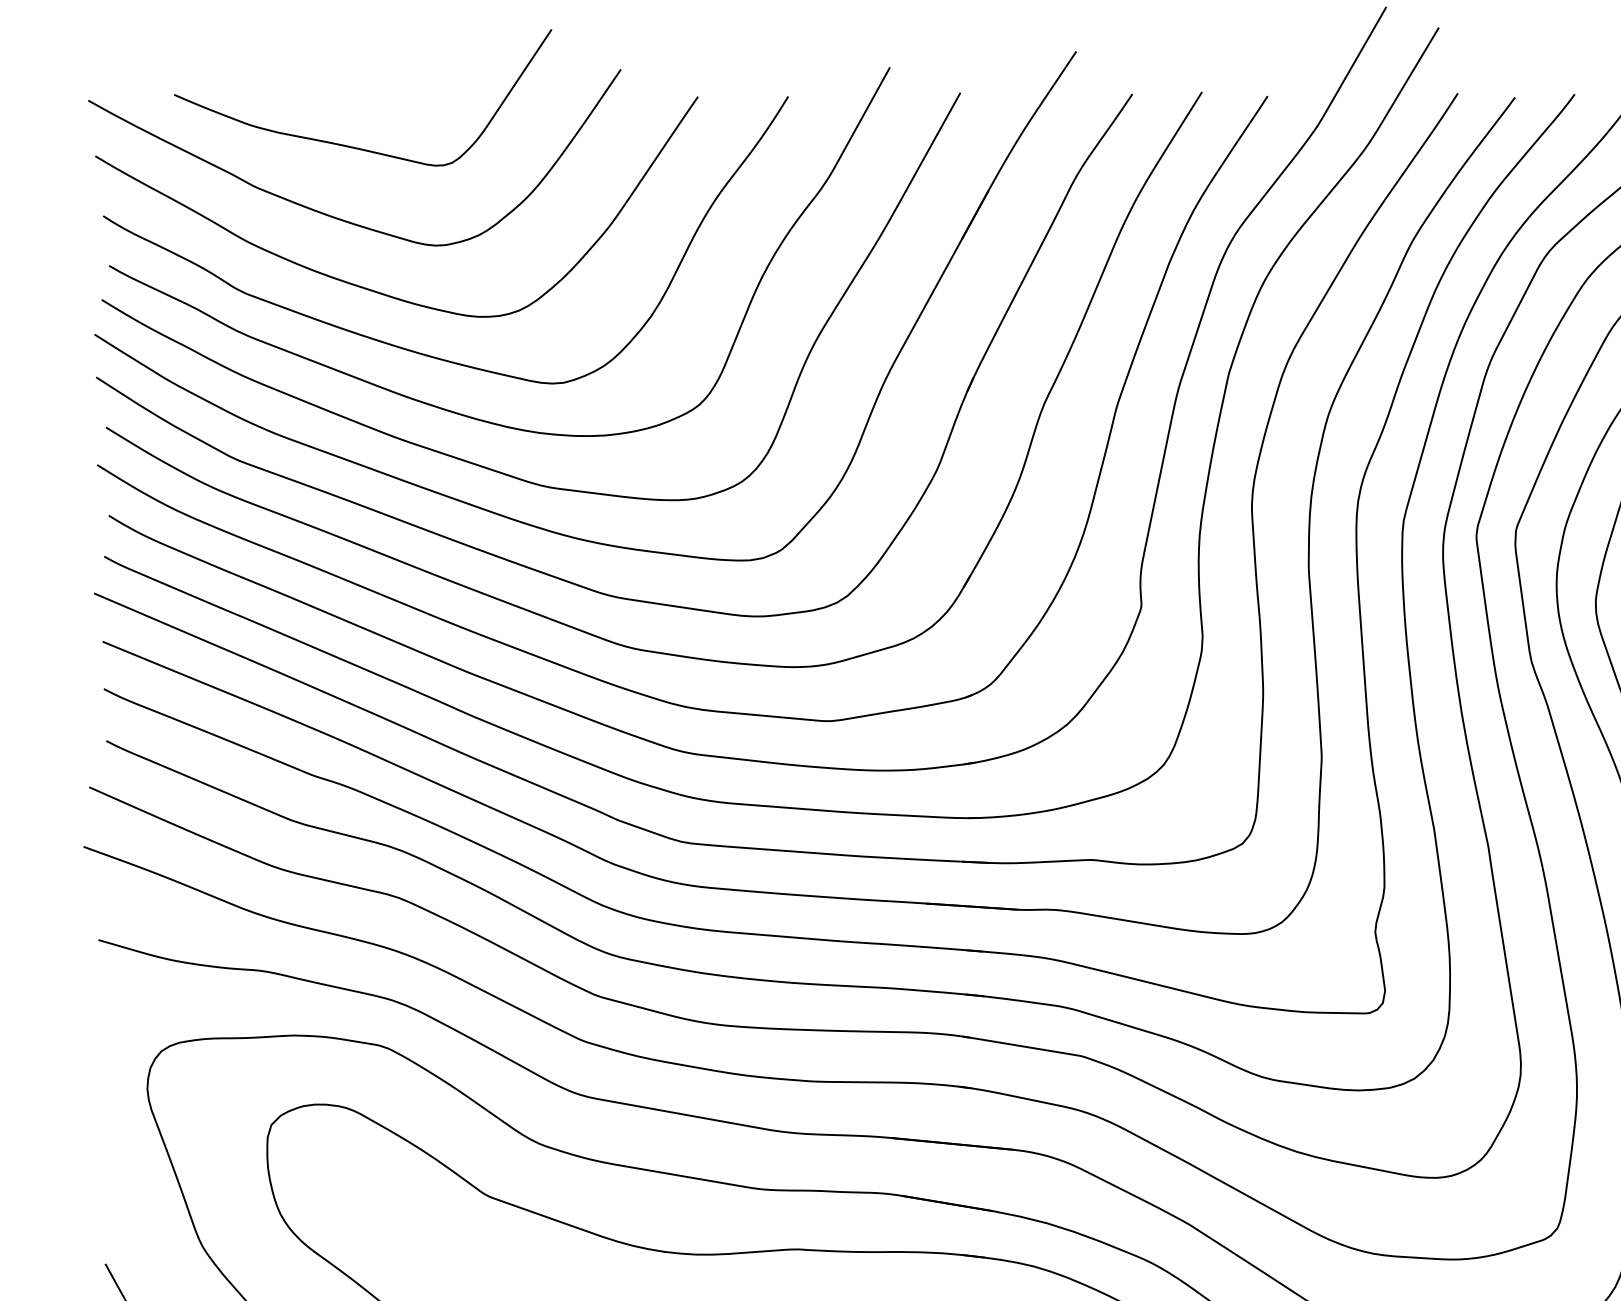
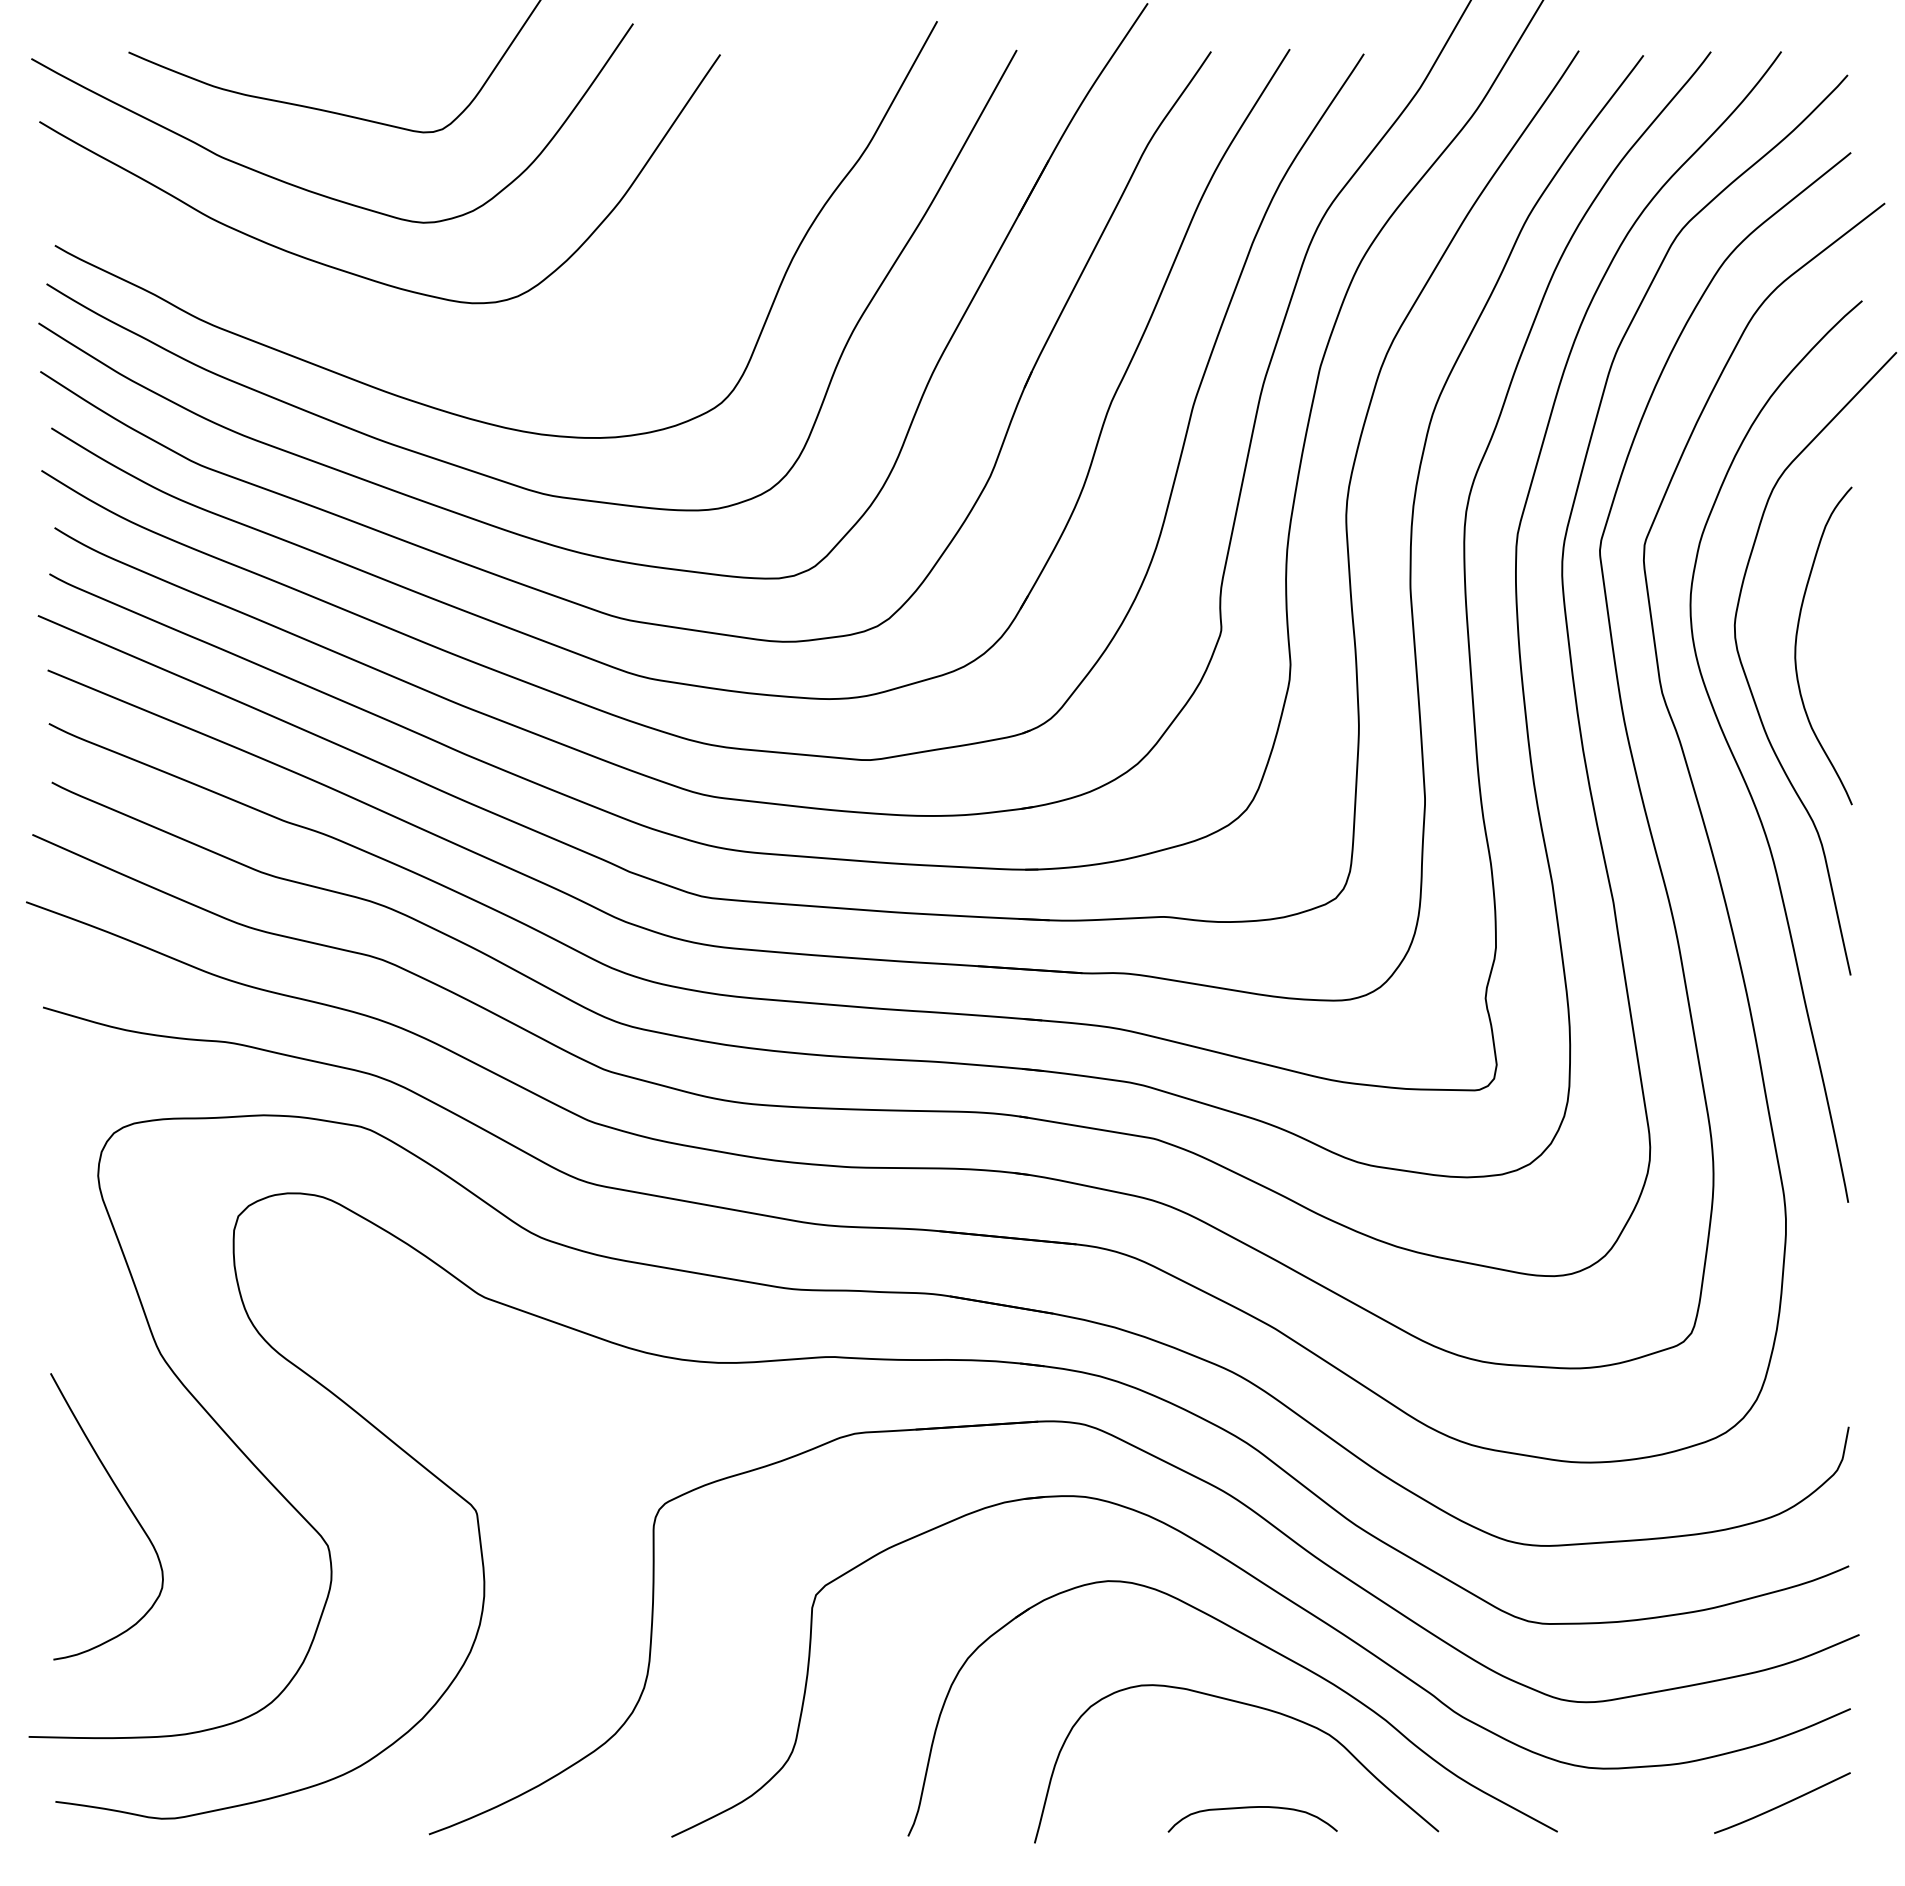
curve: (414, 350) -> (399, 341), removed

